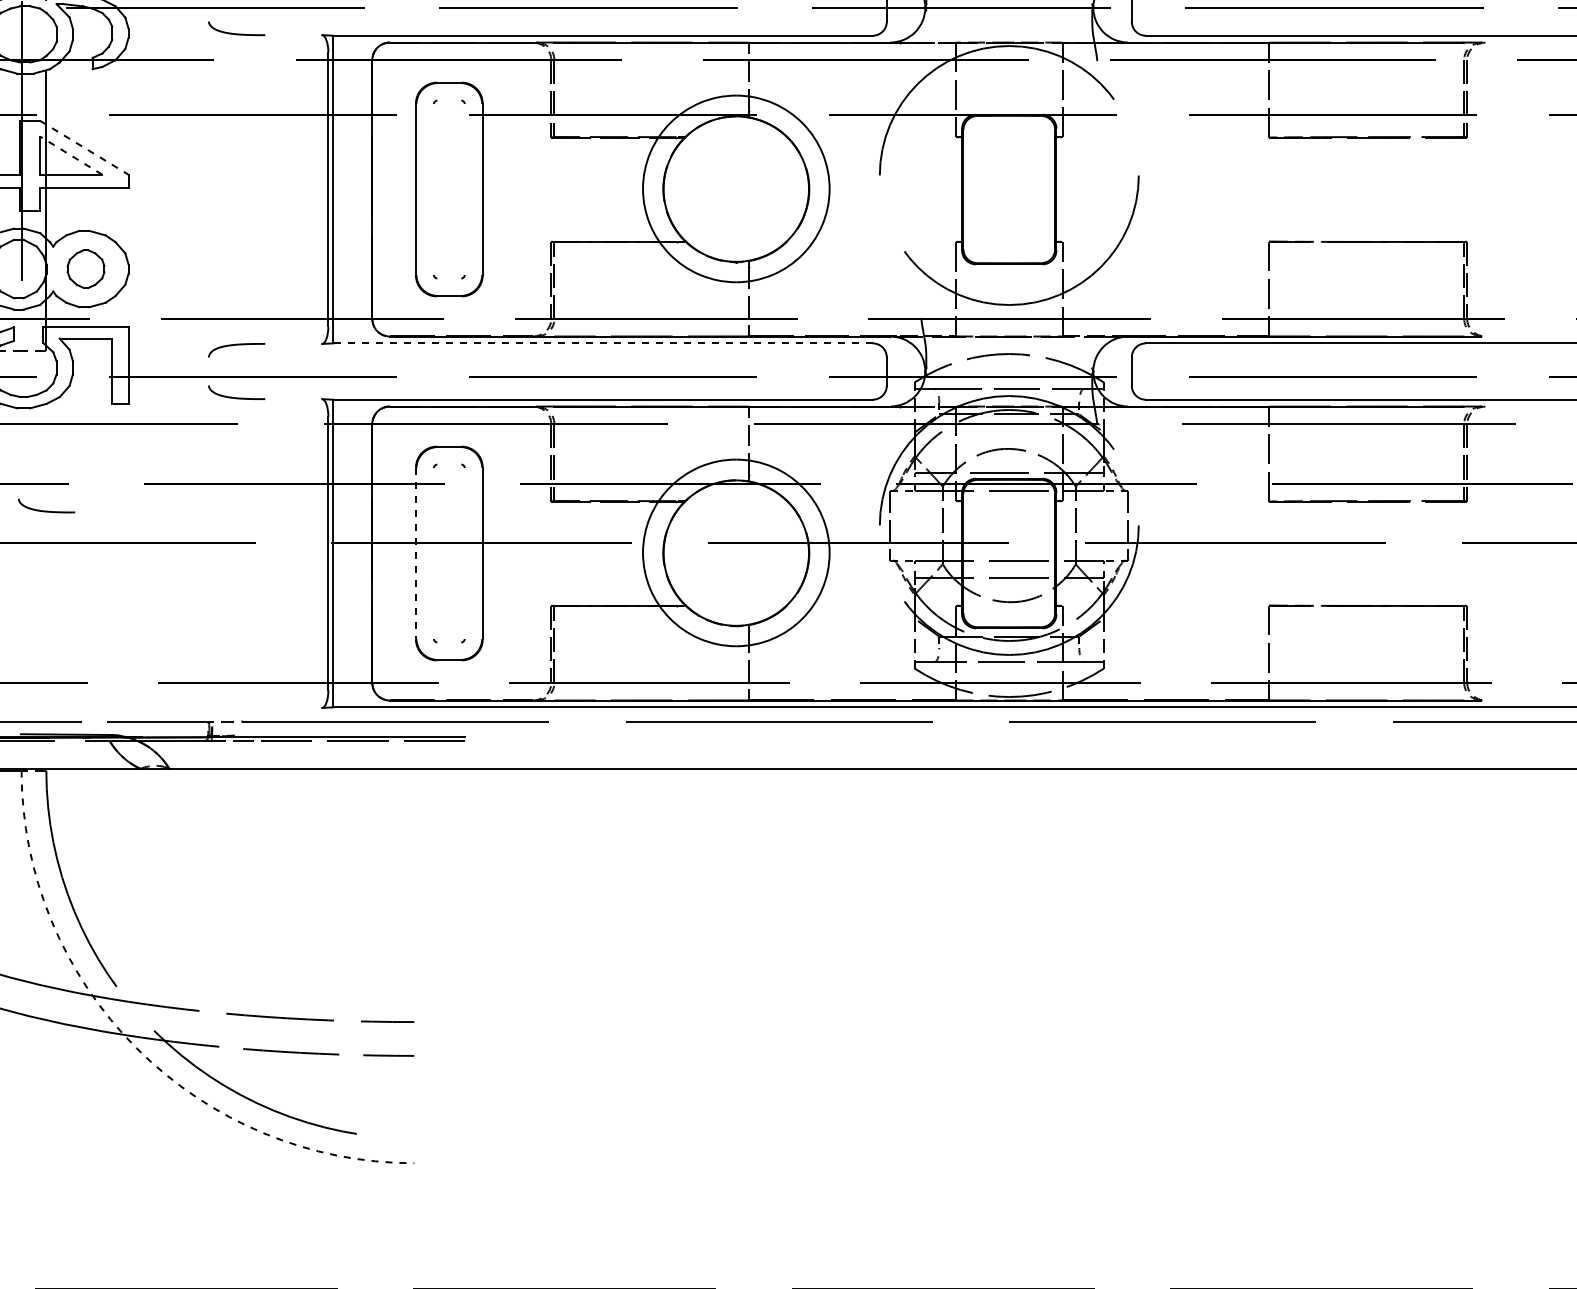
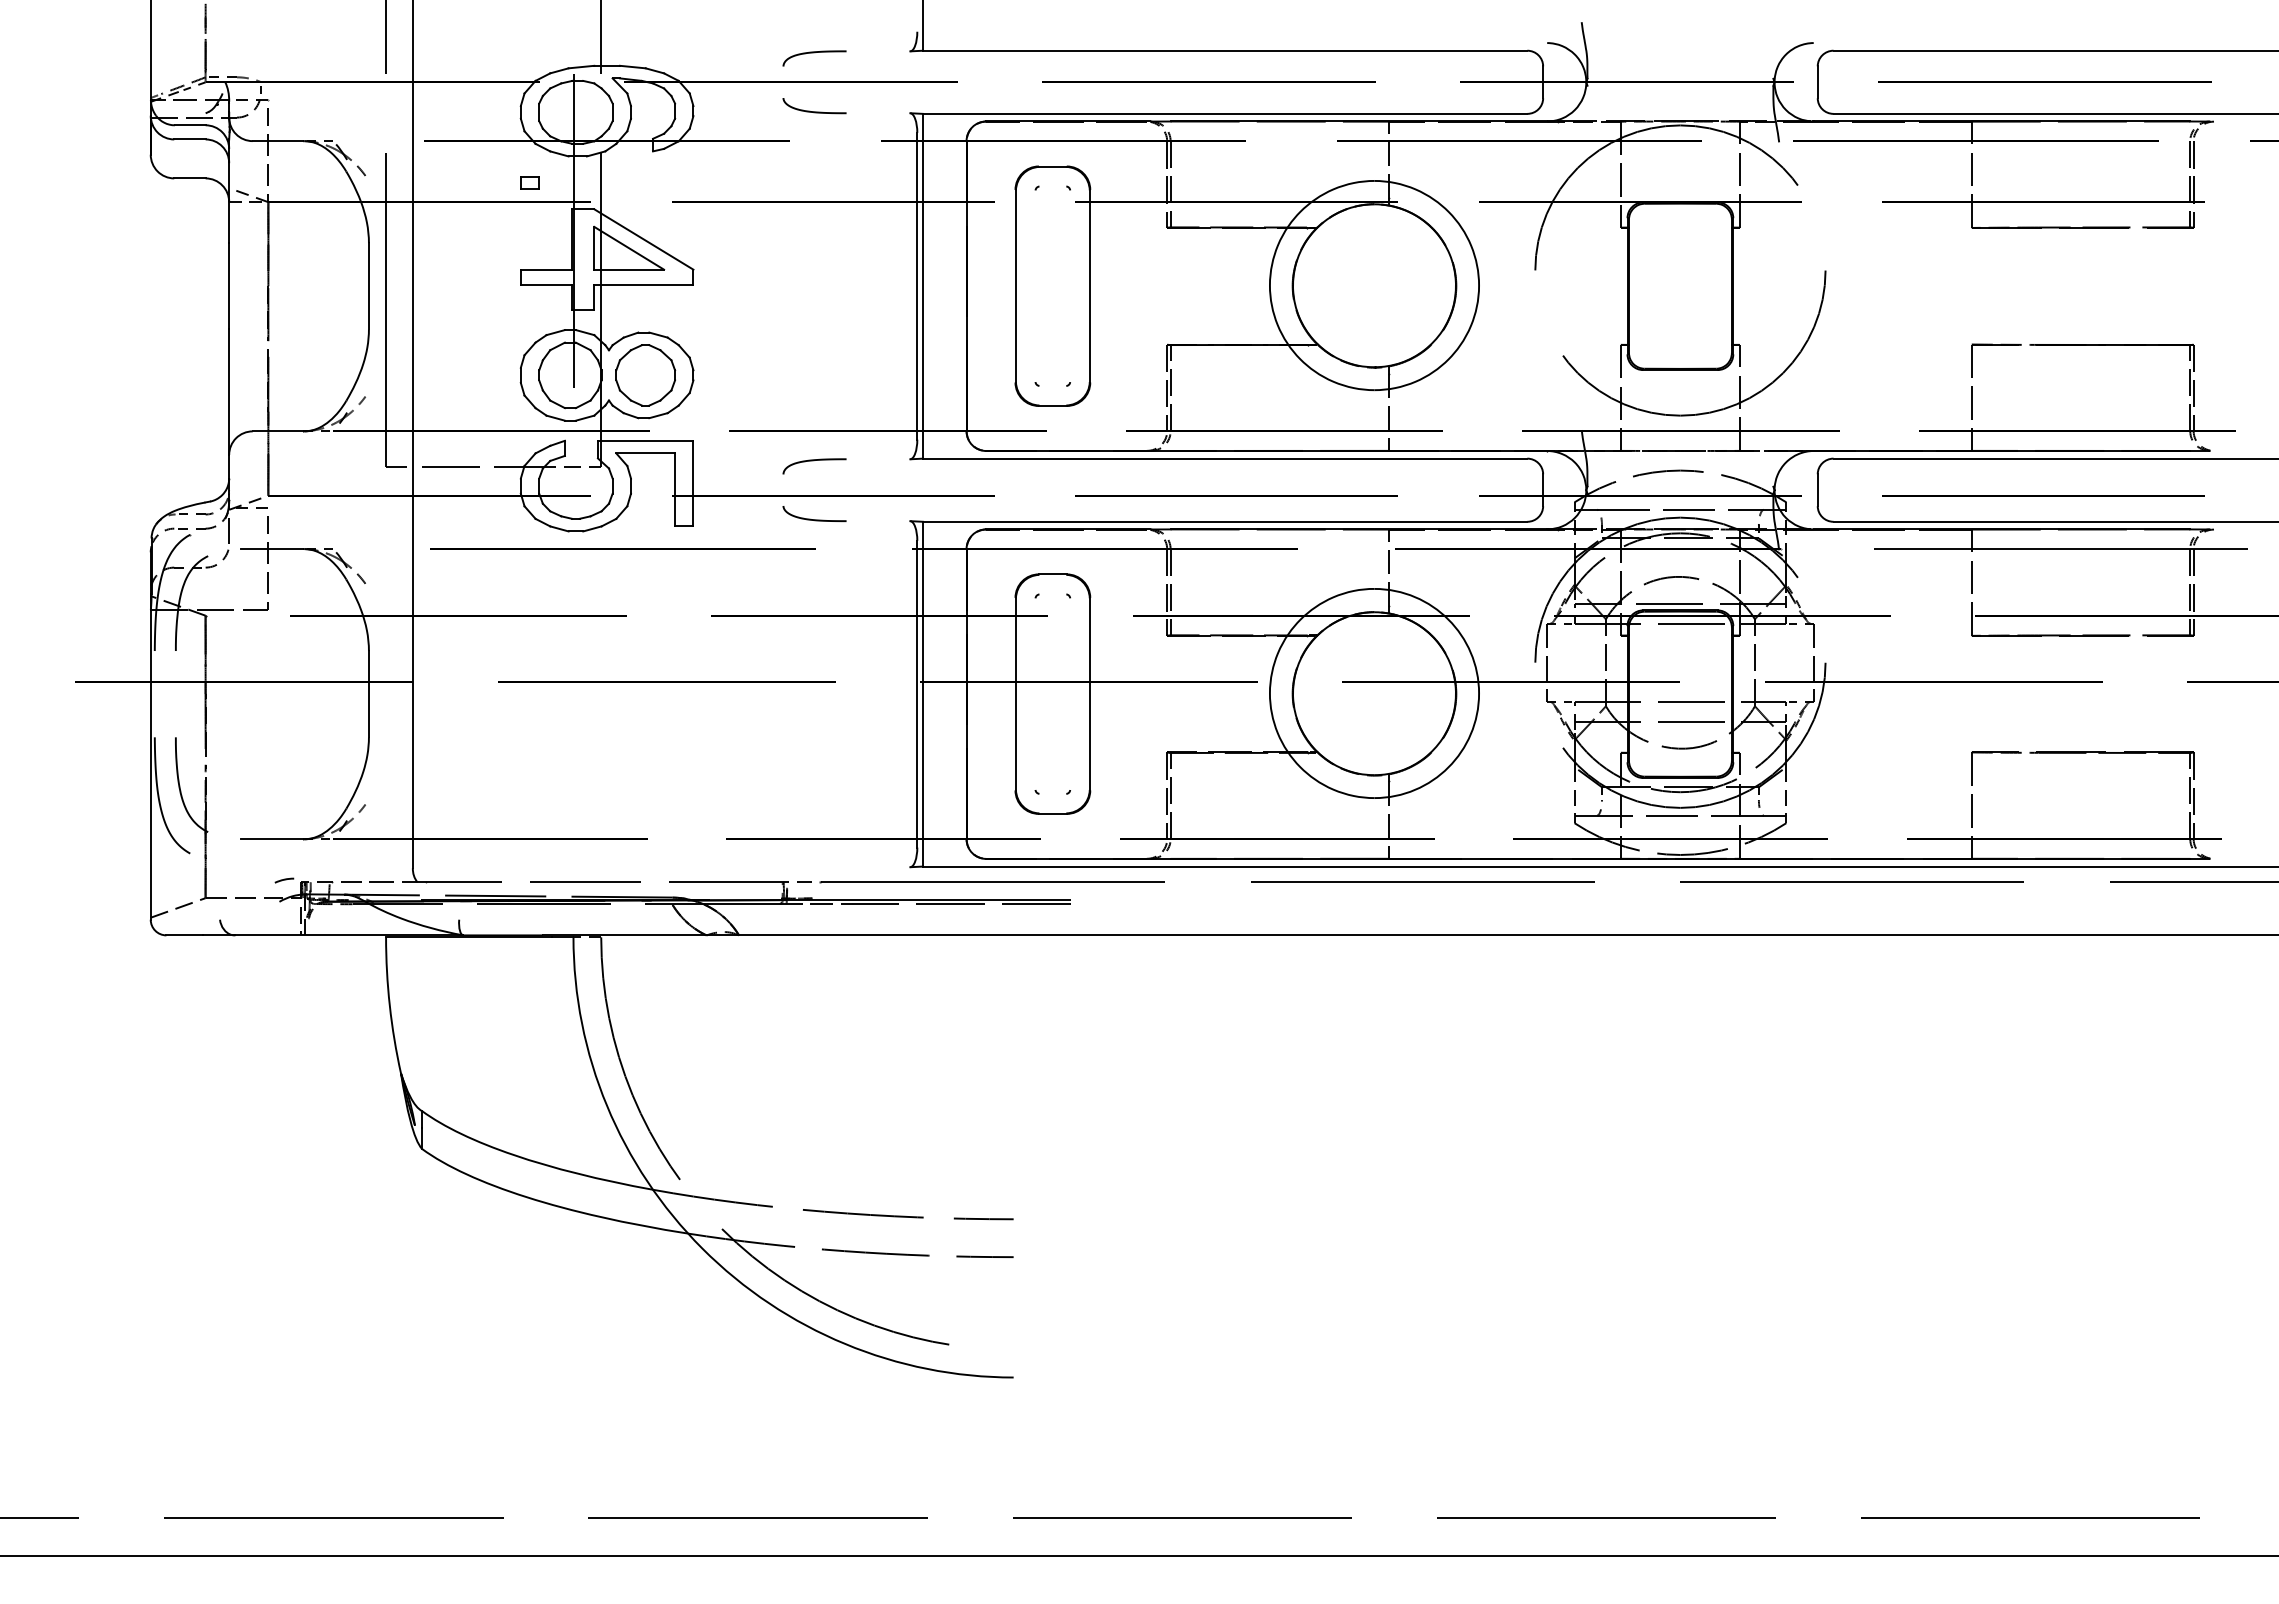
line: (84, 147) -> (644, 239), dashed -> solid
line: (71, 155) -> (629, 248), dashed -> solid
part: (85, 269) -> (645, 375), size x1.43
line: (602, 343) -> (1224, 458), dashed -> solid
curve: (46, 510) -> (601, 646), removed
line: (415, 553) -> (1015, 694), dashed -> solid
arc: (136, 1048) -> (702, 1248), dashed -> solid

